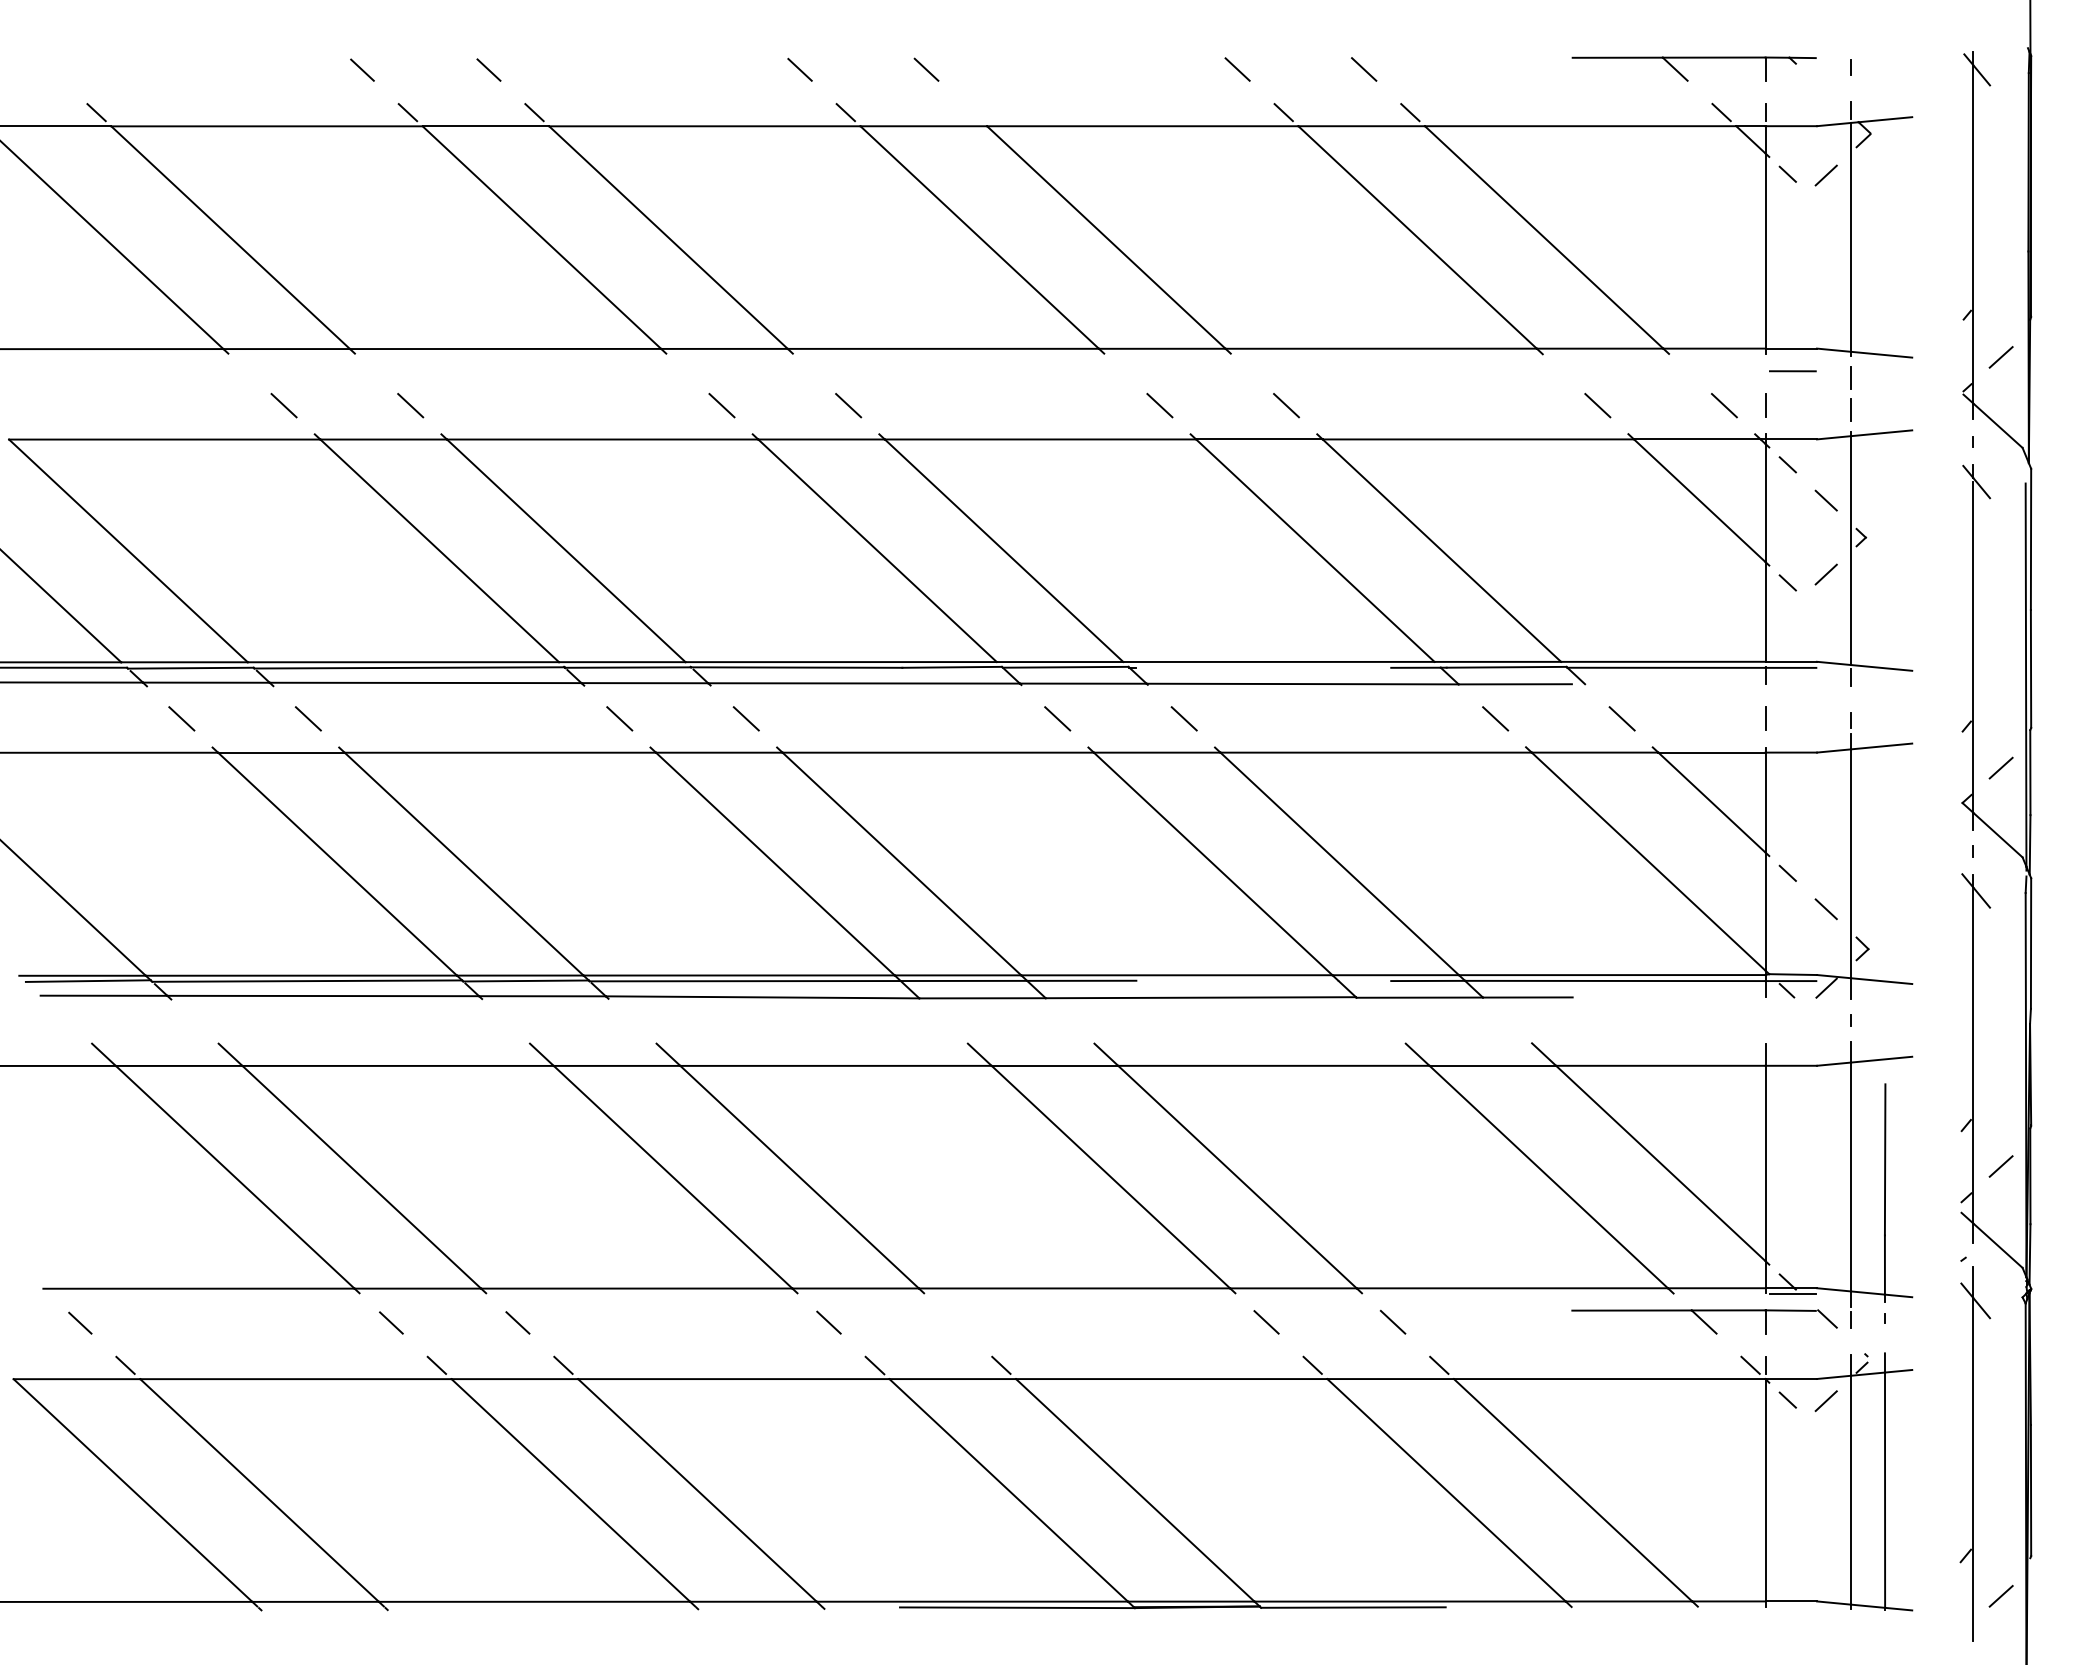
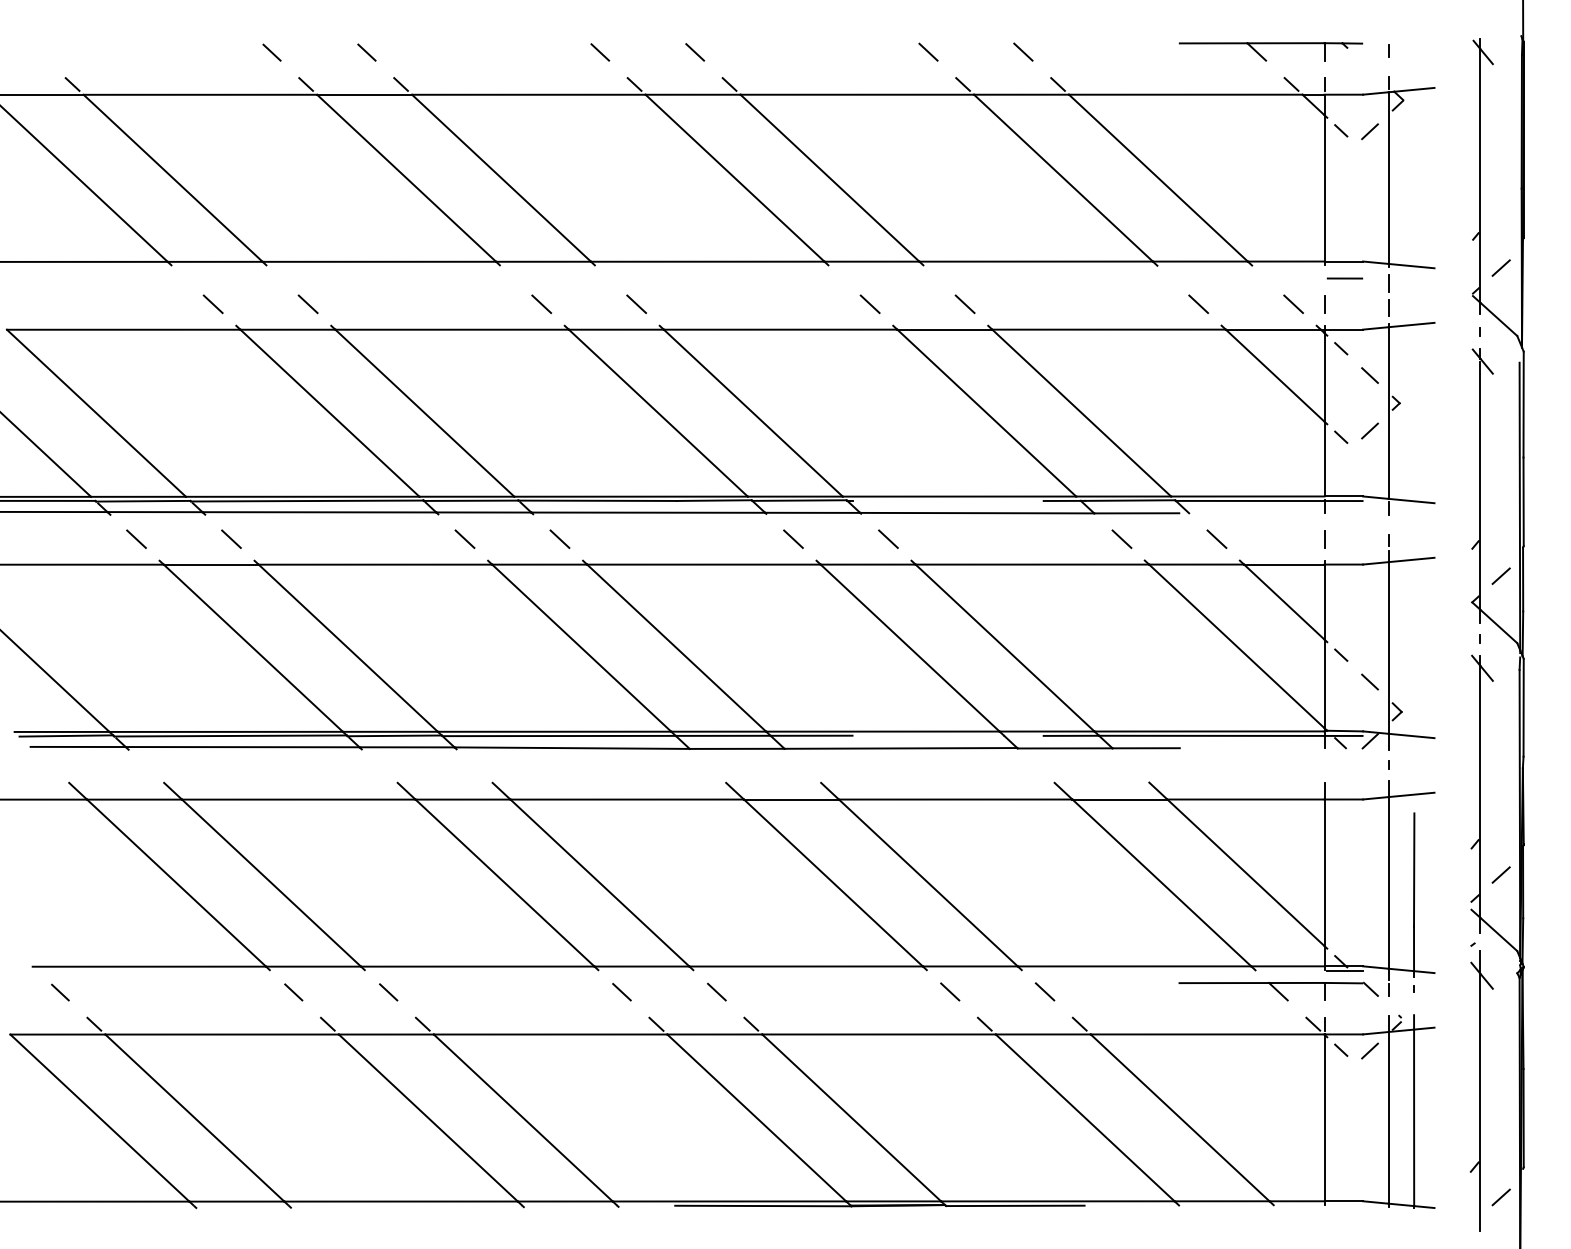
line: (972, 112) -> (729, 84), added
line: (955, 1322) -> (716, 992), added

